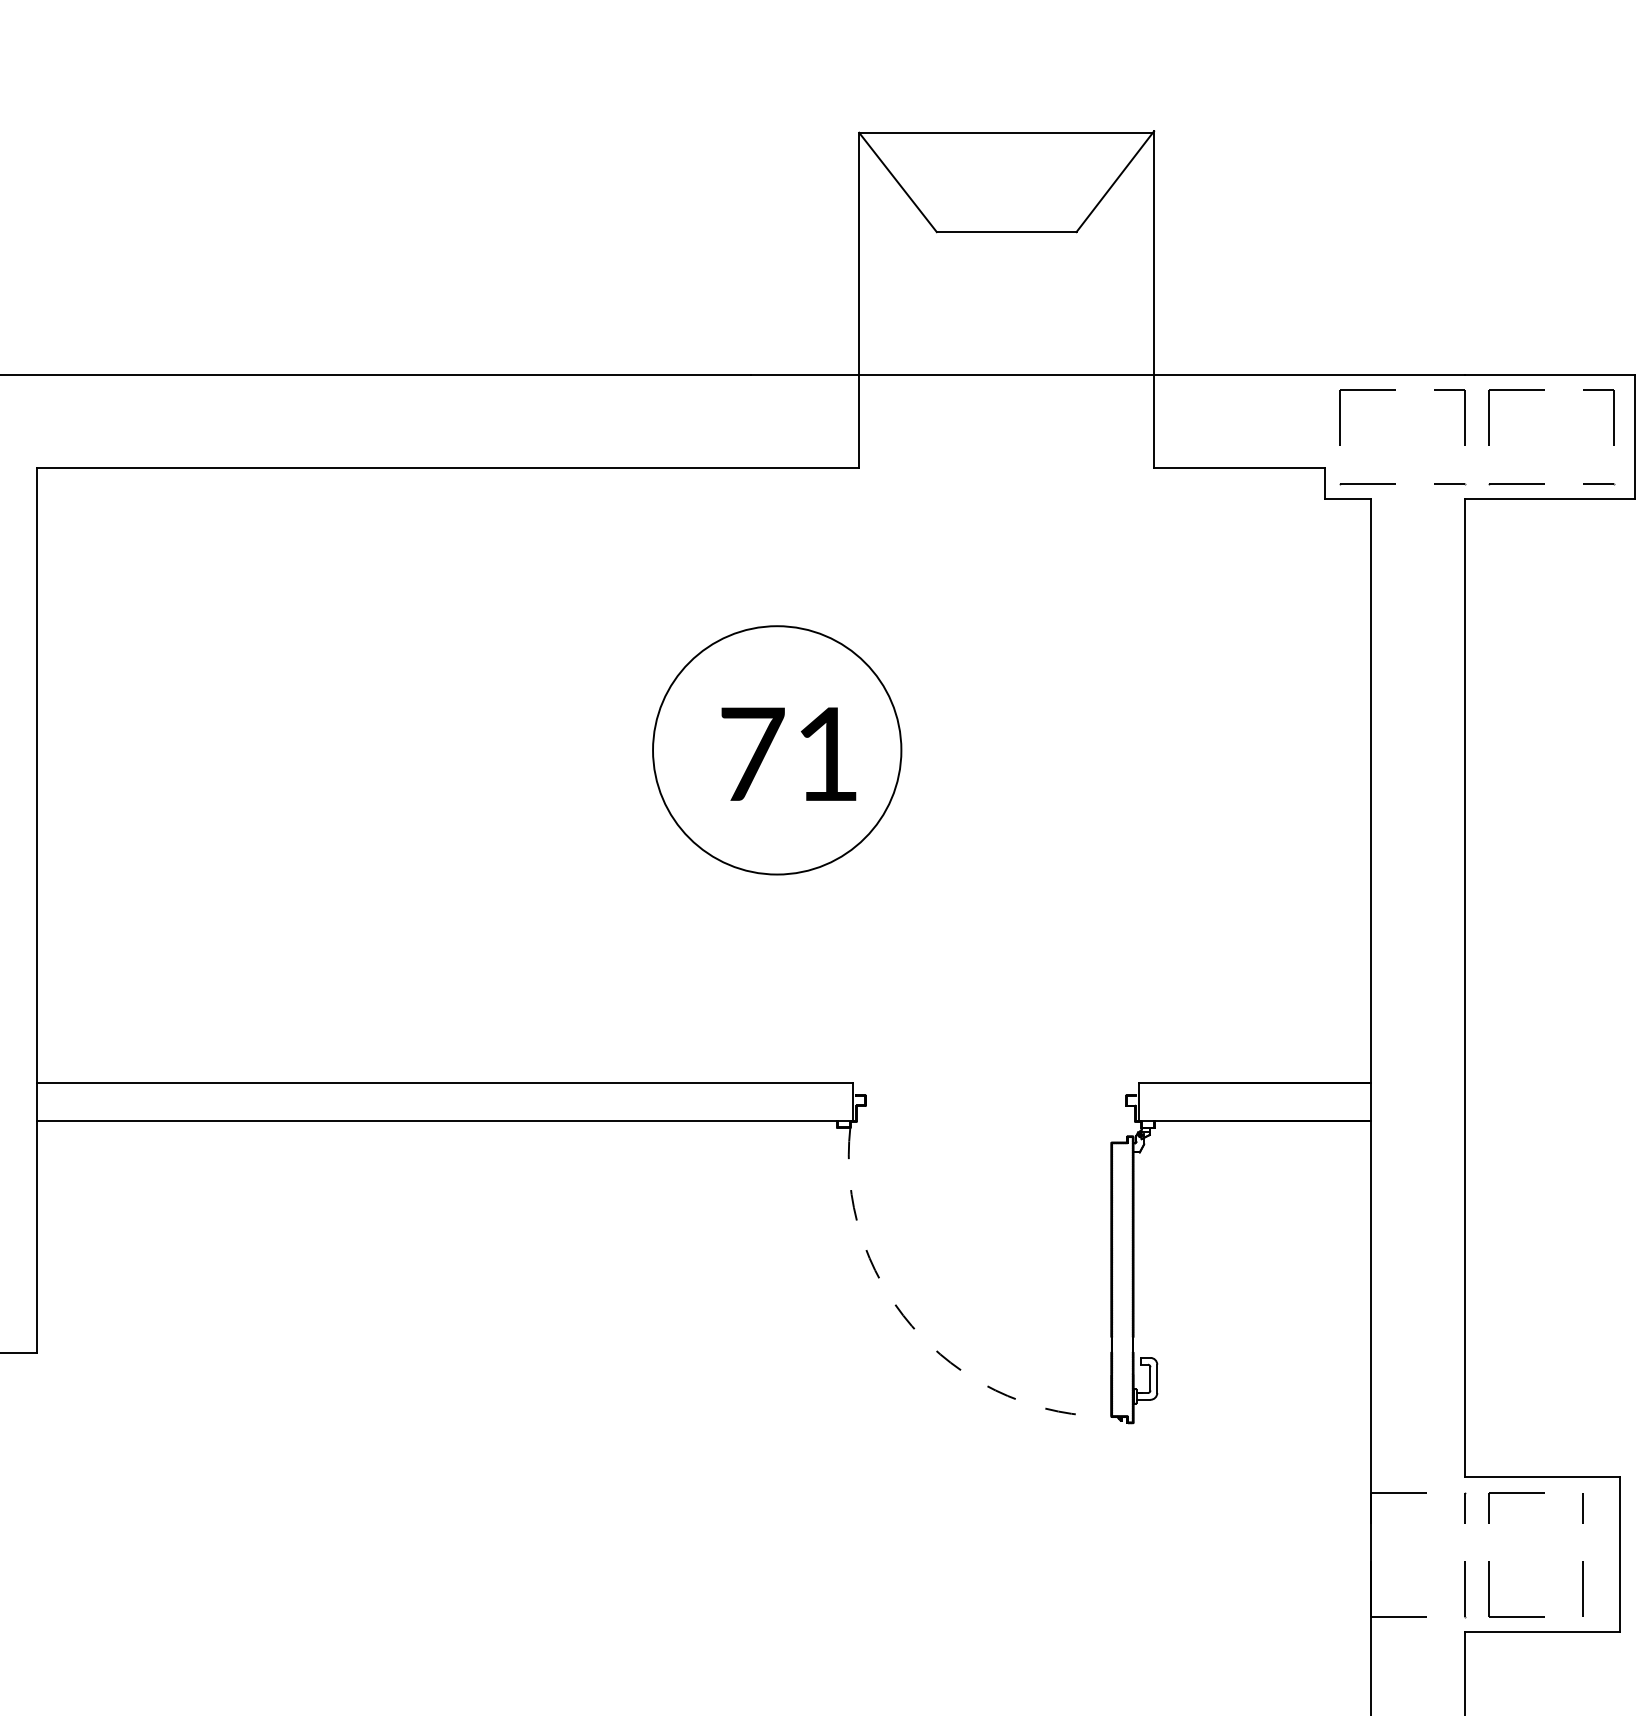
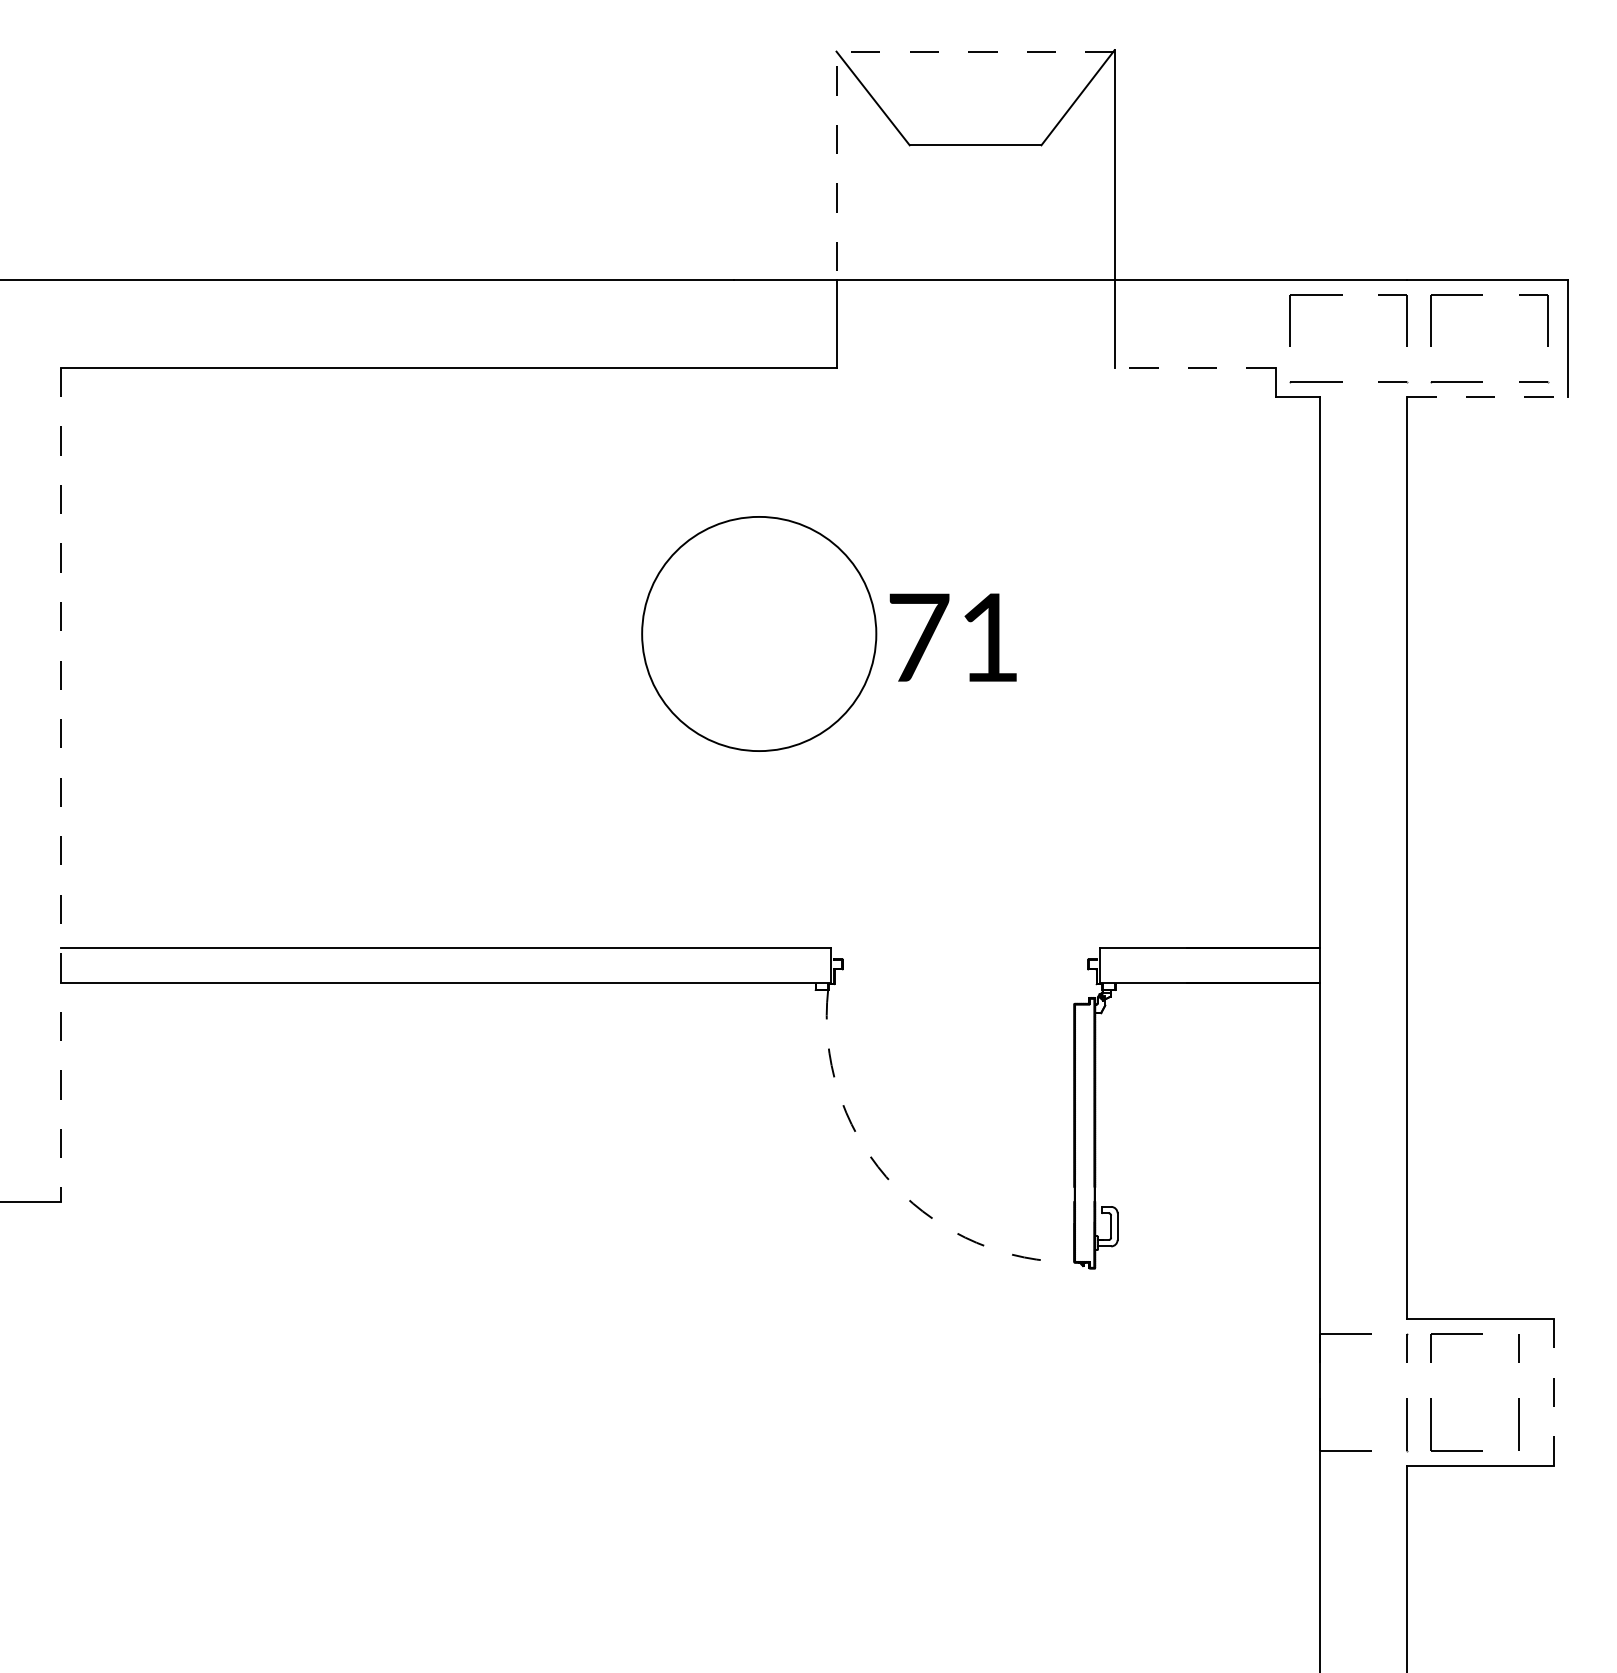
line: (884, 132) -> (860, 51), solid -> dashed
line: (1239, 467) -> (1195, 367), solid -> dashed
line: (1549, 499) -> (1487, 397), solid -> dashed
text: (788, 754) -> (952, 637), moved
line: (36, 911) -> (60, 785), solid -> dashed
line: (1619, 1553) -> (1553, 1391), solid -> dashed

